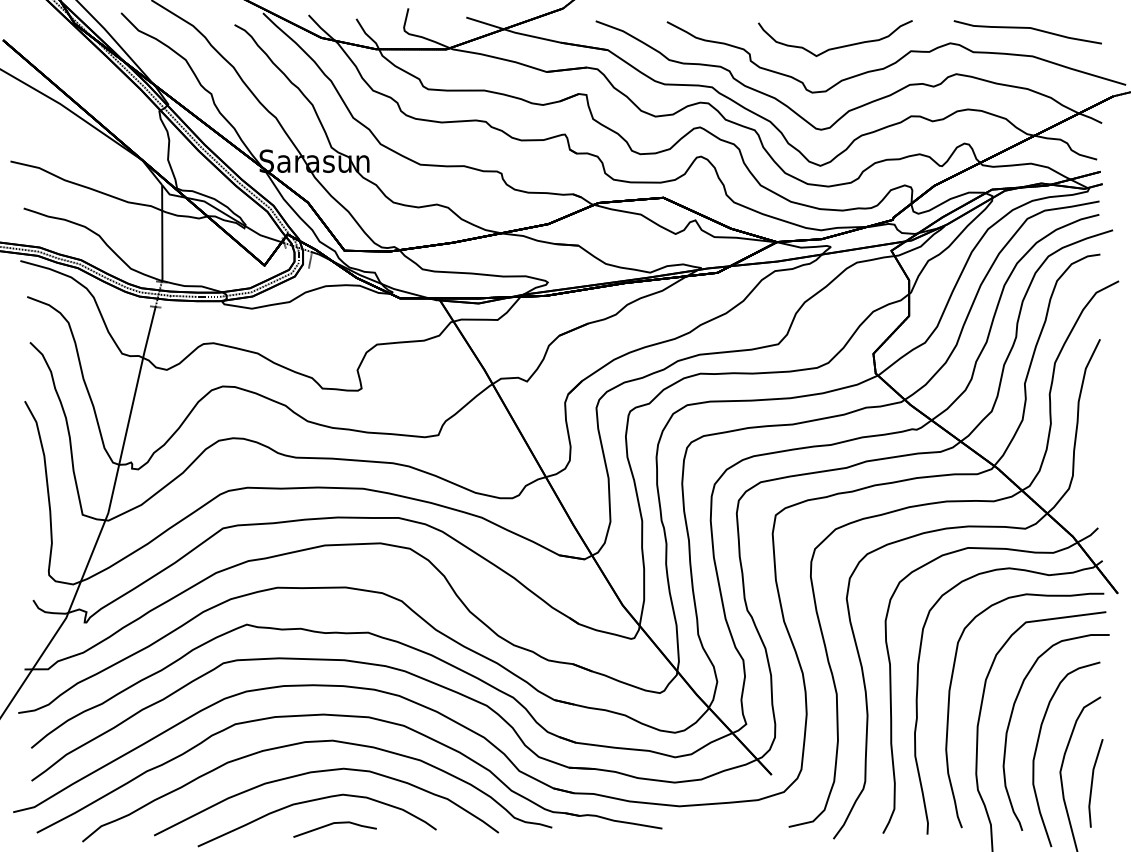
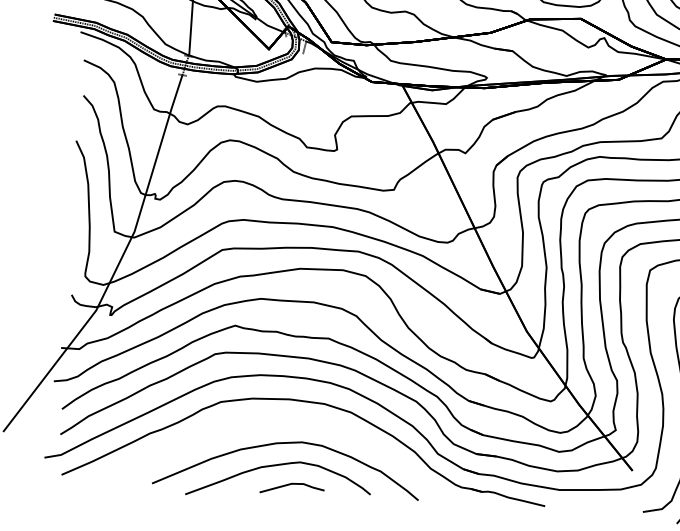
part: (317, 742) -> (283, 420), removed

